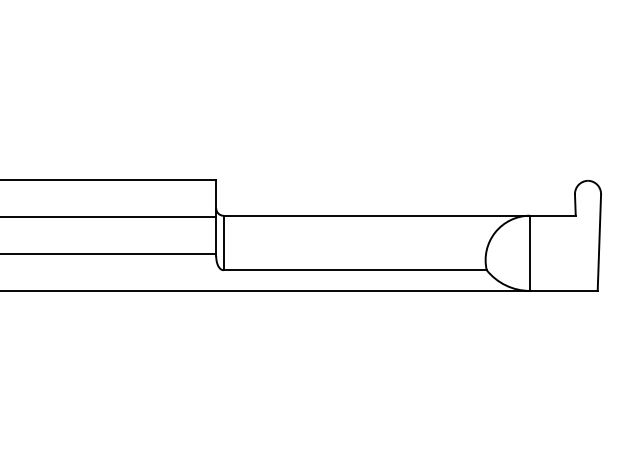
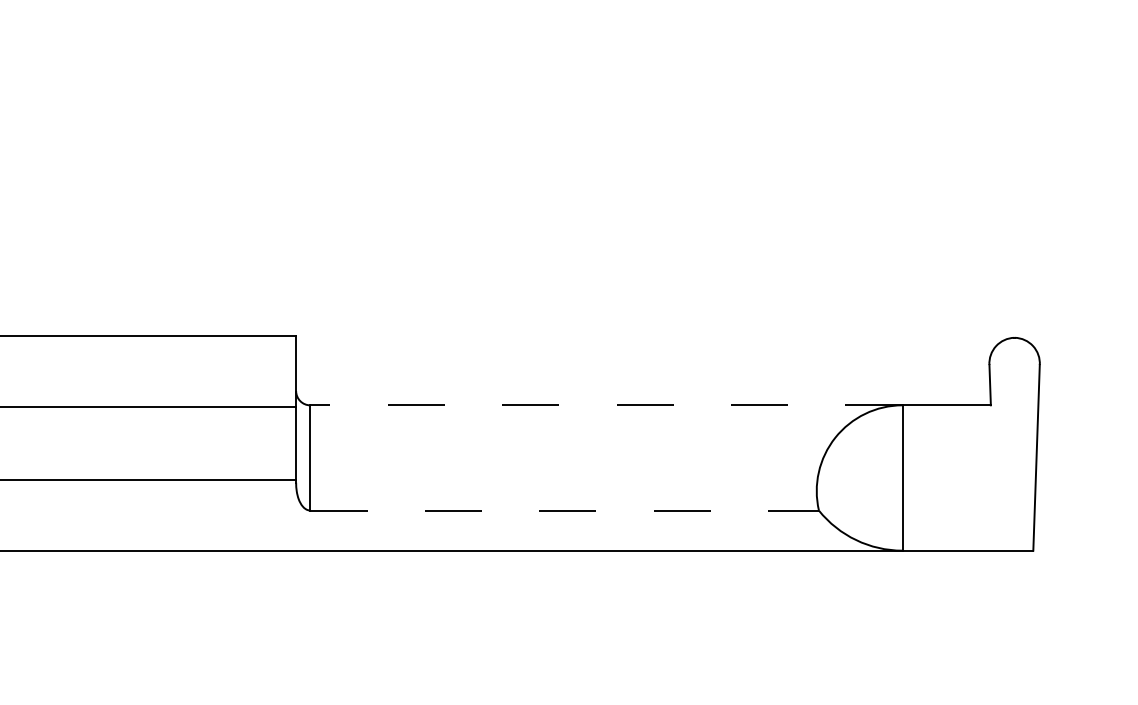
line: (376, 215) -> (605, 404), solid -> dashed
line: (355, 270) -> (565, 511), solid -> dashed

